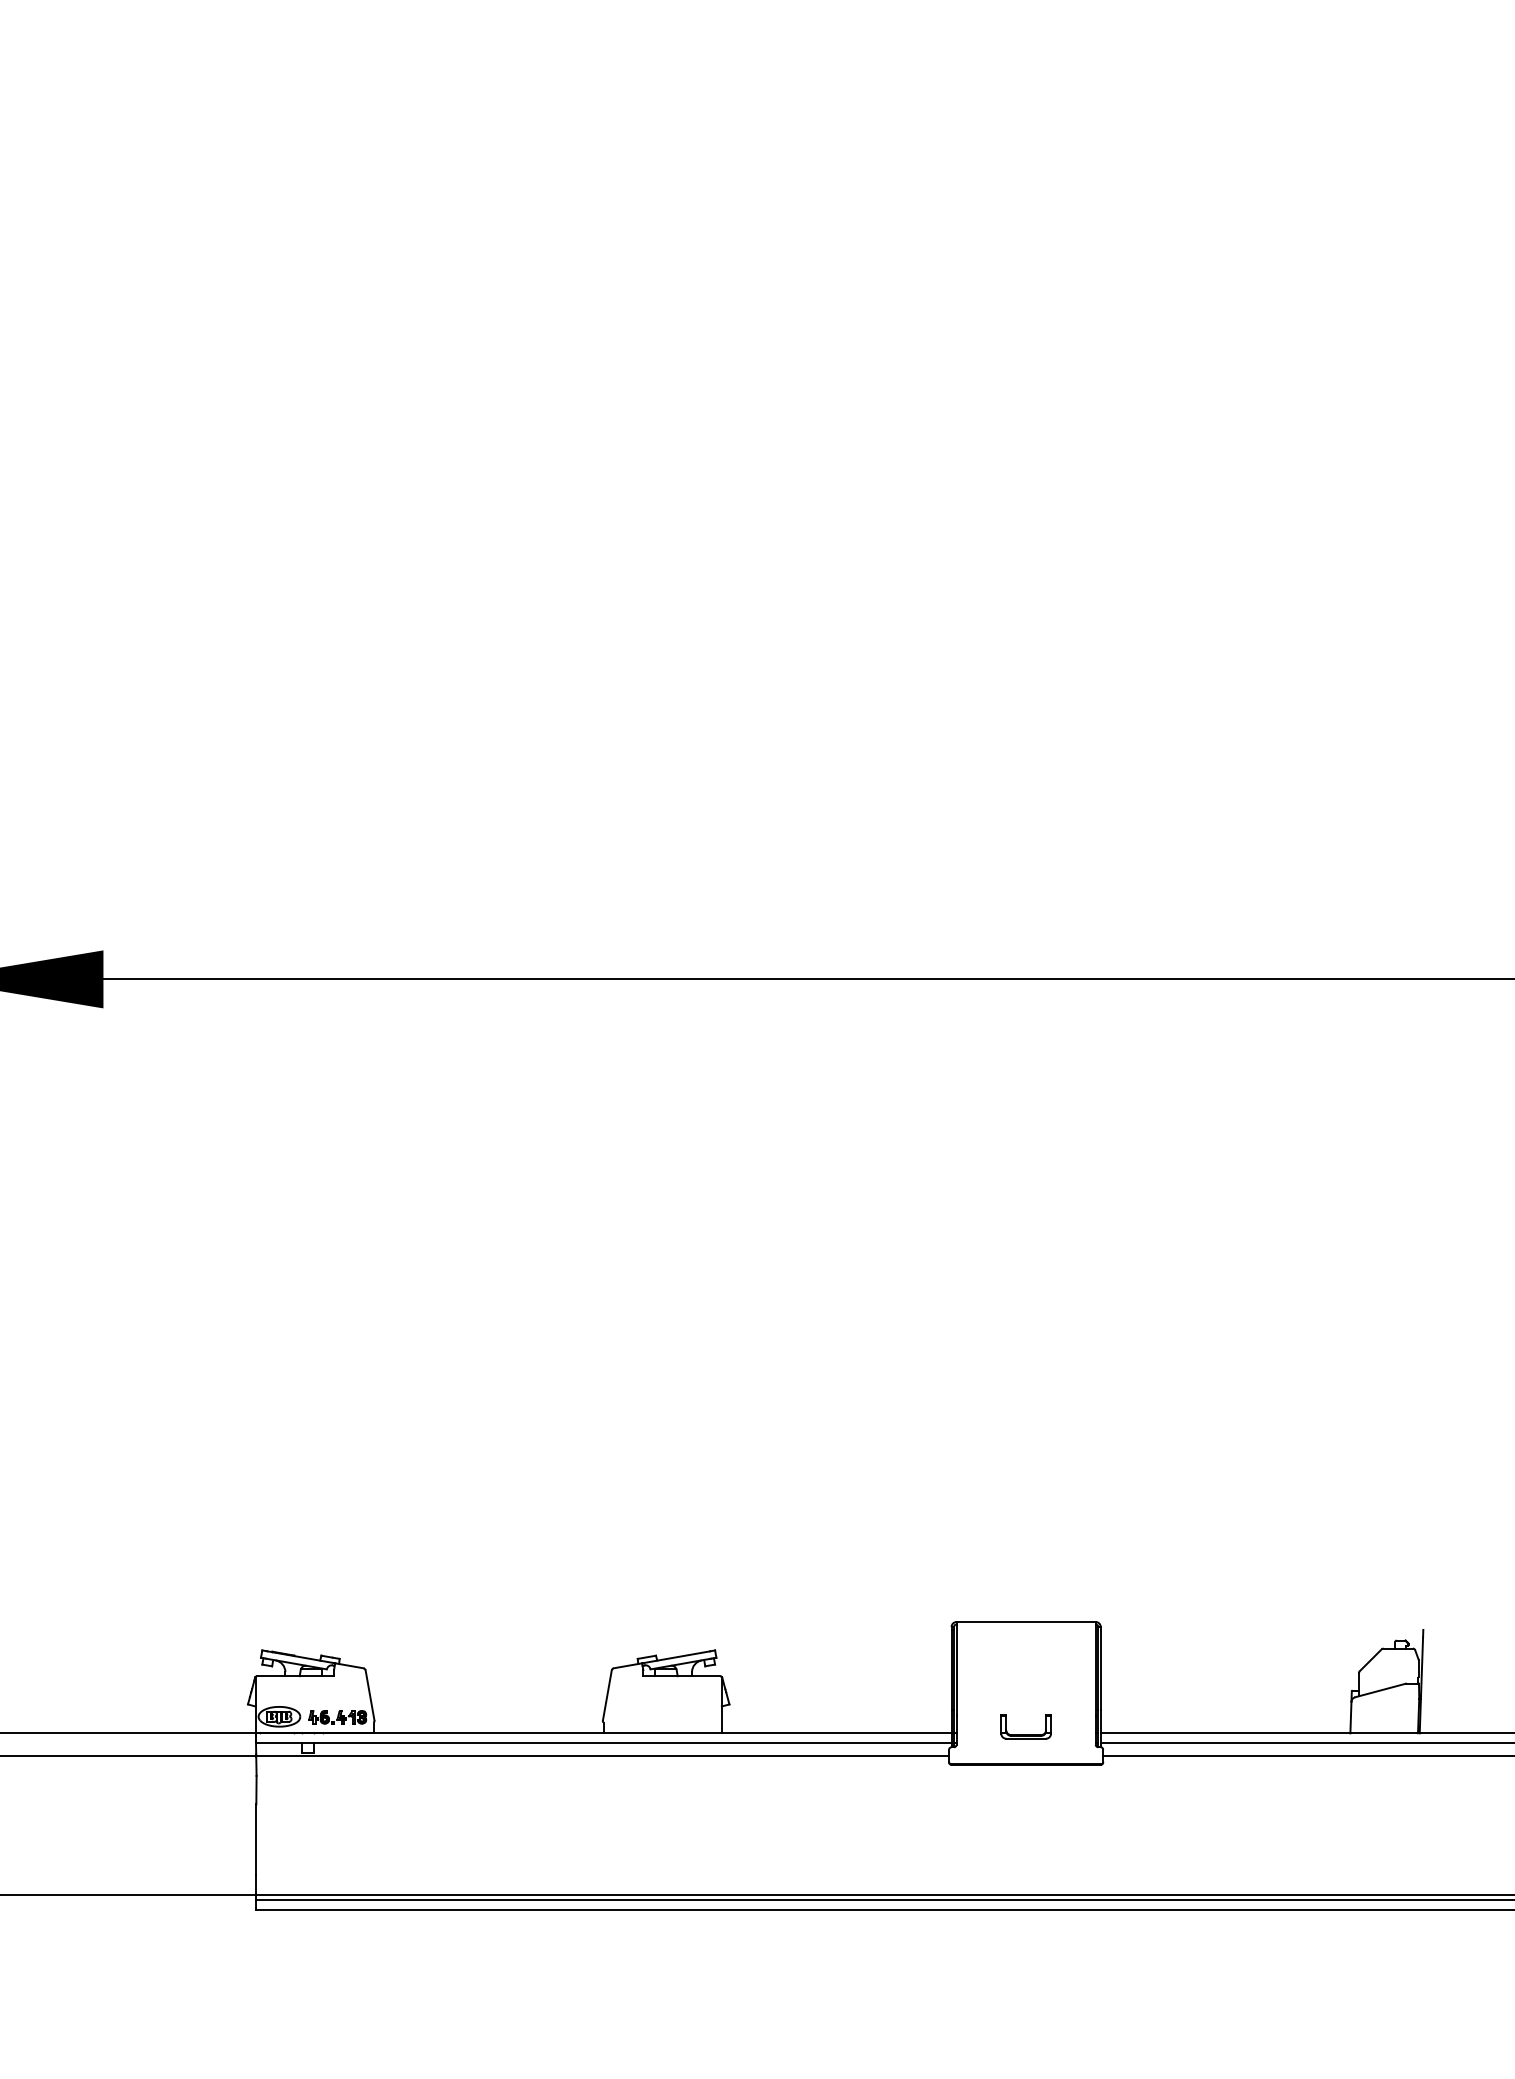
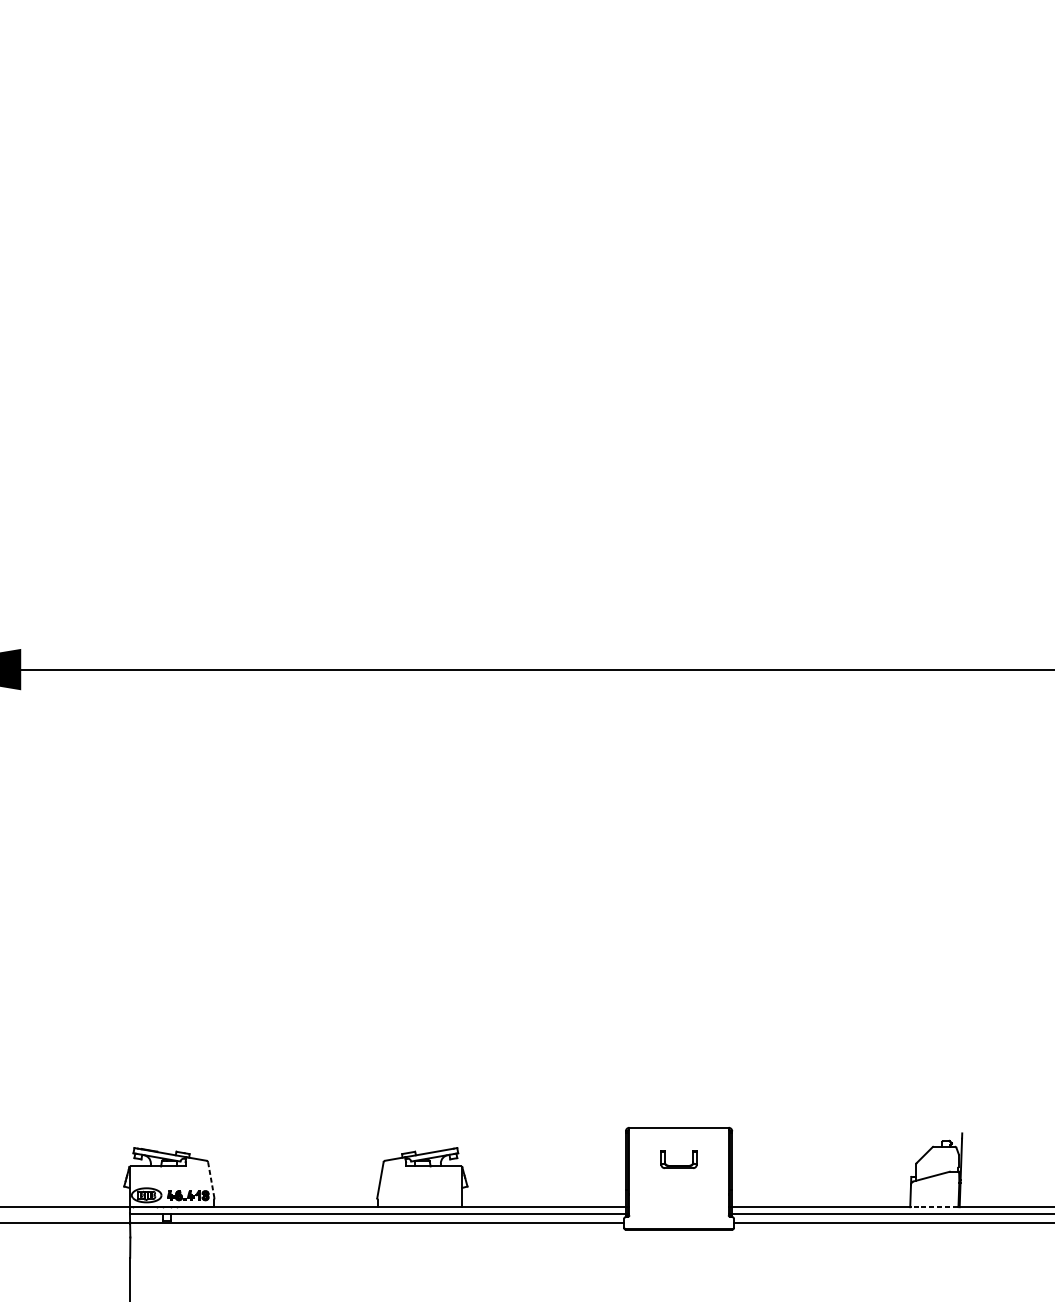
line: (370, 1695) -> (211, 1180), solid -> dashed
line: (1384, 1733) -> (934, 1207), solid -> dashed
part: (1025, 1734) -> (678, 1165), moved

